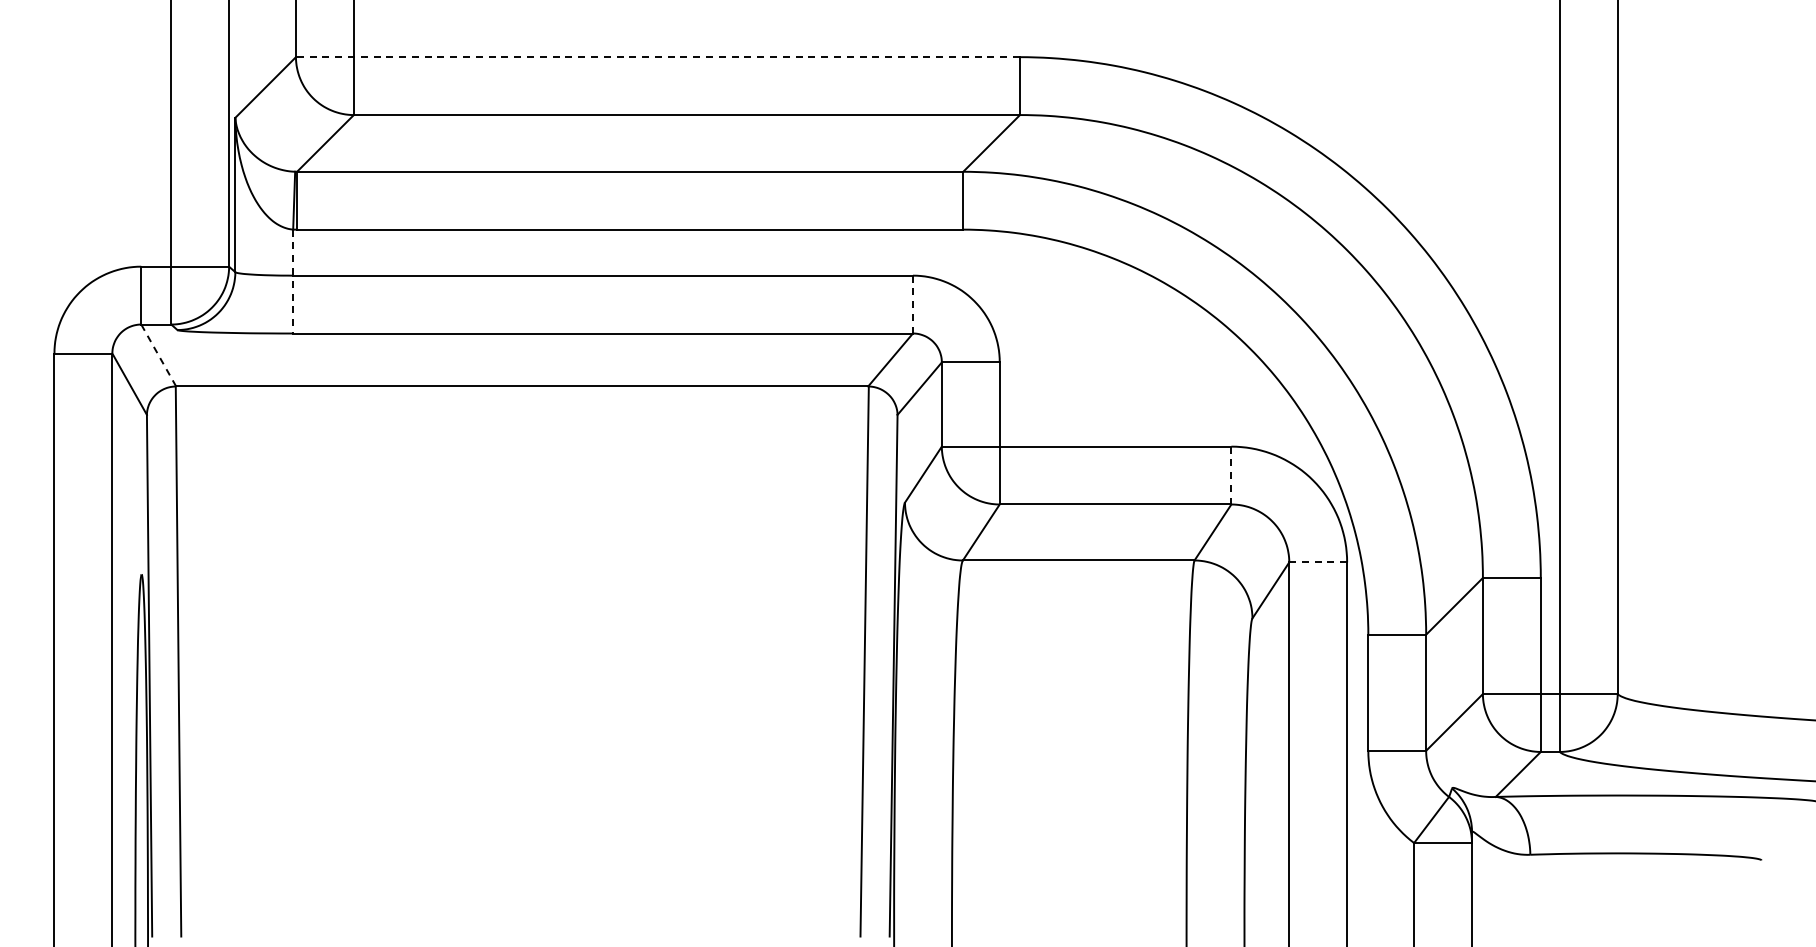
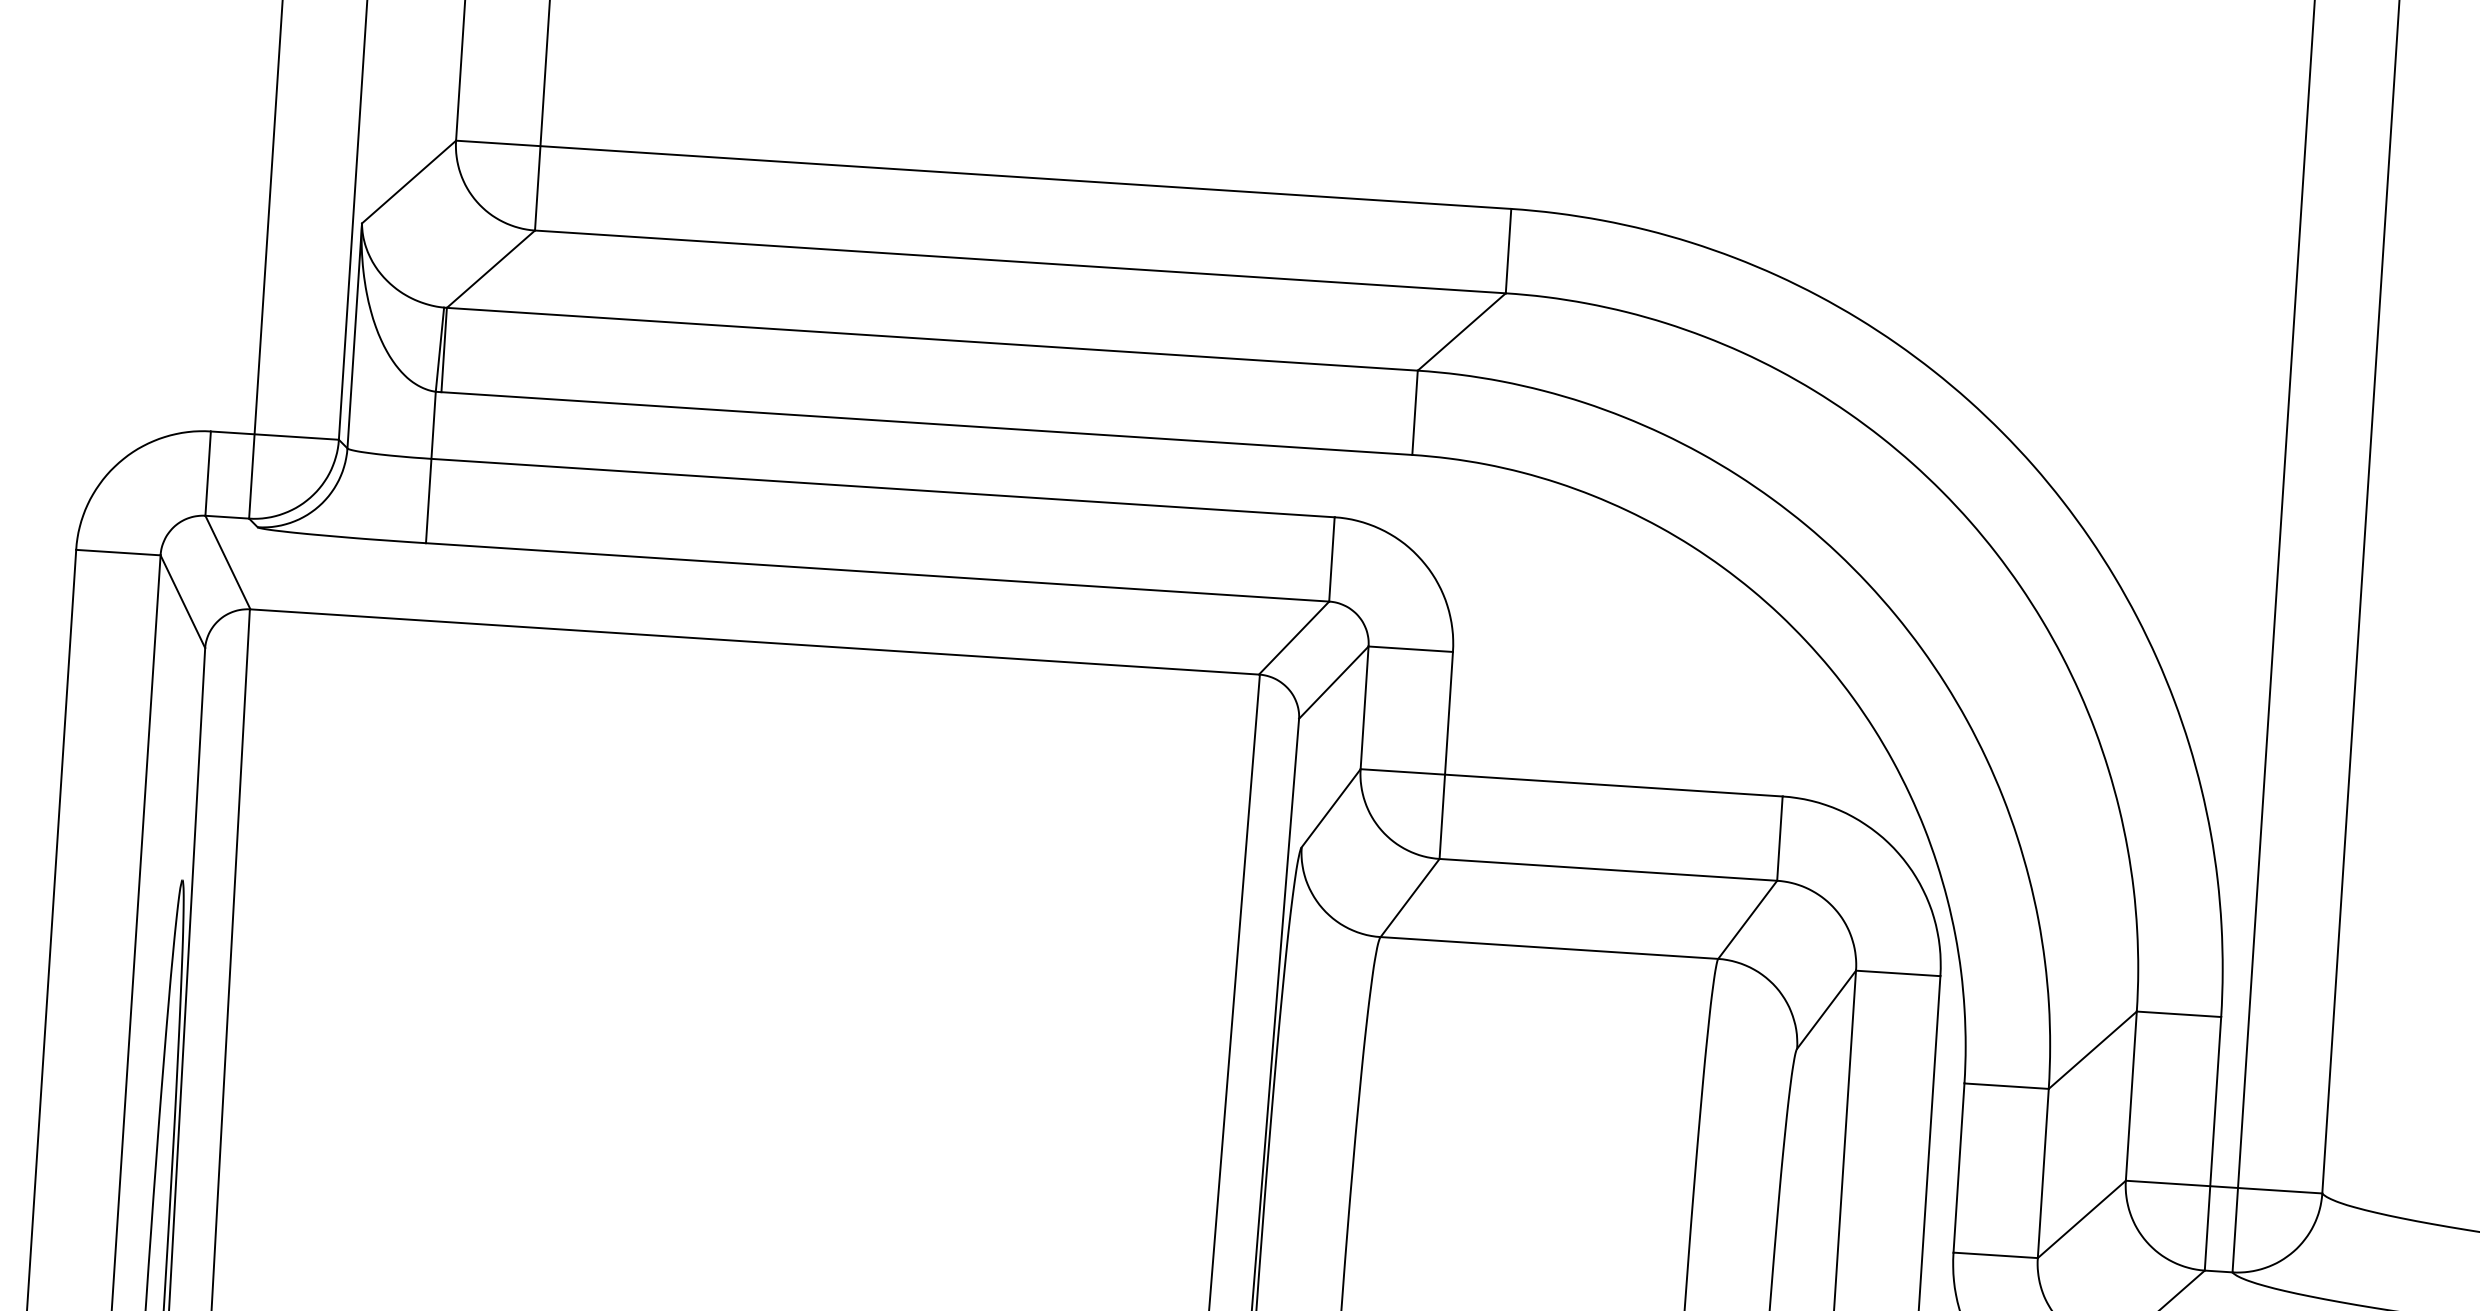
line: (657, 57) -> (982, 175), dashed -> solid
line: (293, 281) -> (431, 467), dashed -> solid
line: (912, 304) -> (1331, 559), dashed -> solid
line: (158, 355) -> (227, 562), dashed -> solid
line: (1231, 475) -> (1780, 838), dashed -> solid
line: (1318, 562) -> (1898, 973), dashed -> solid

